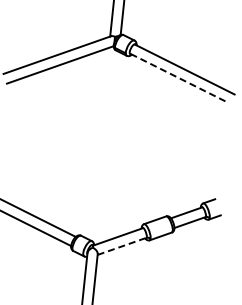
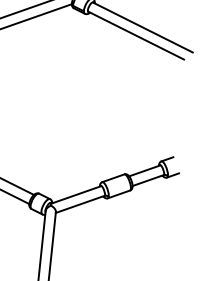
line: (178, 77) -> (136, 35), dashed -> solid
line: (121, 246) -> (79, 204), dashed -> solid

